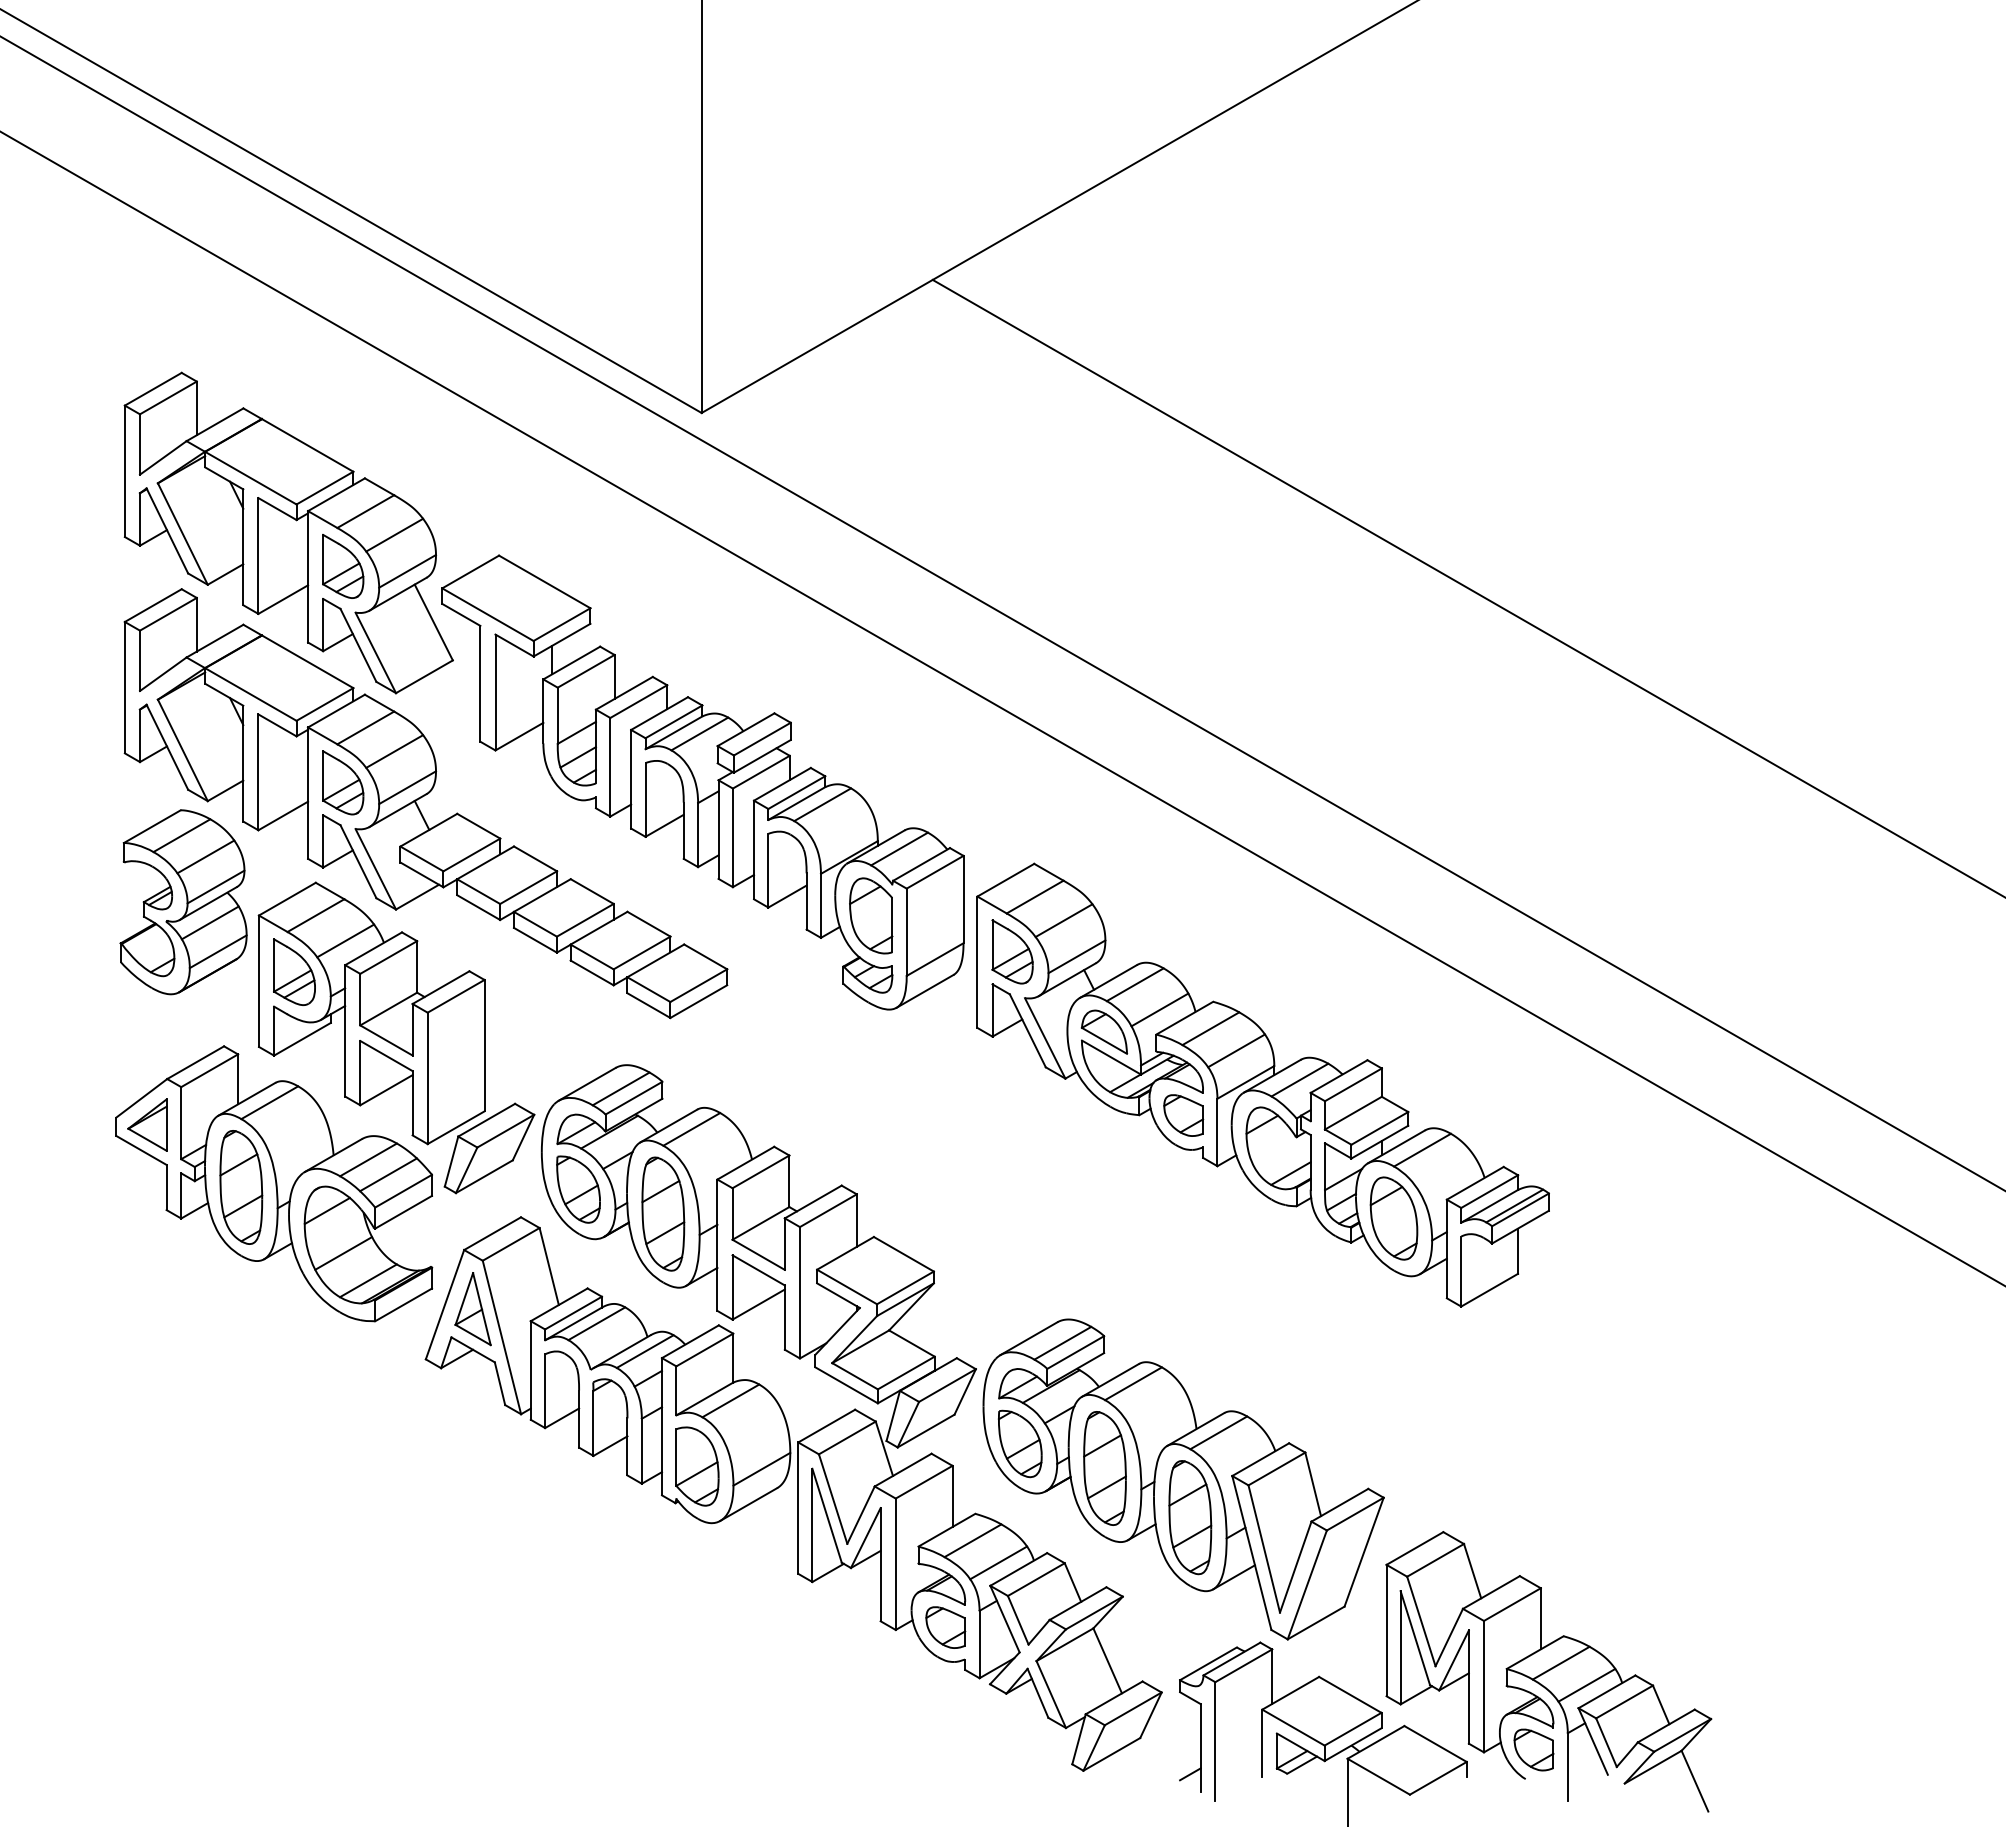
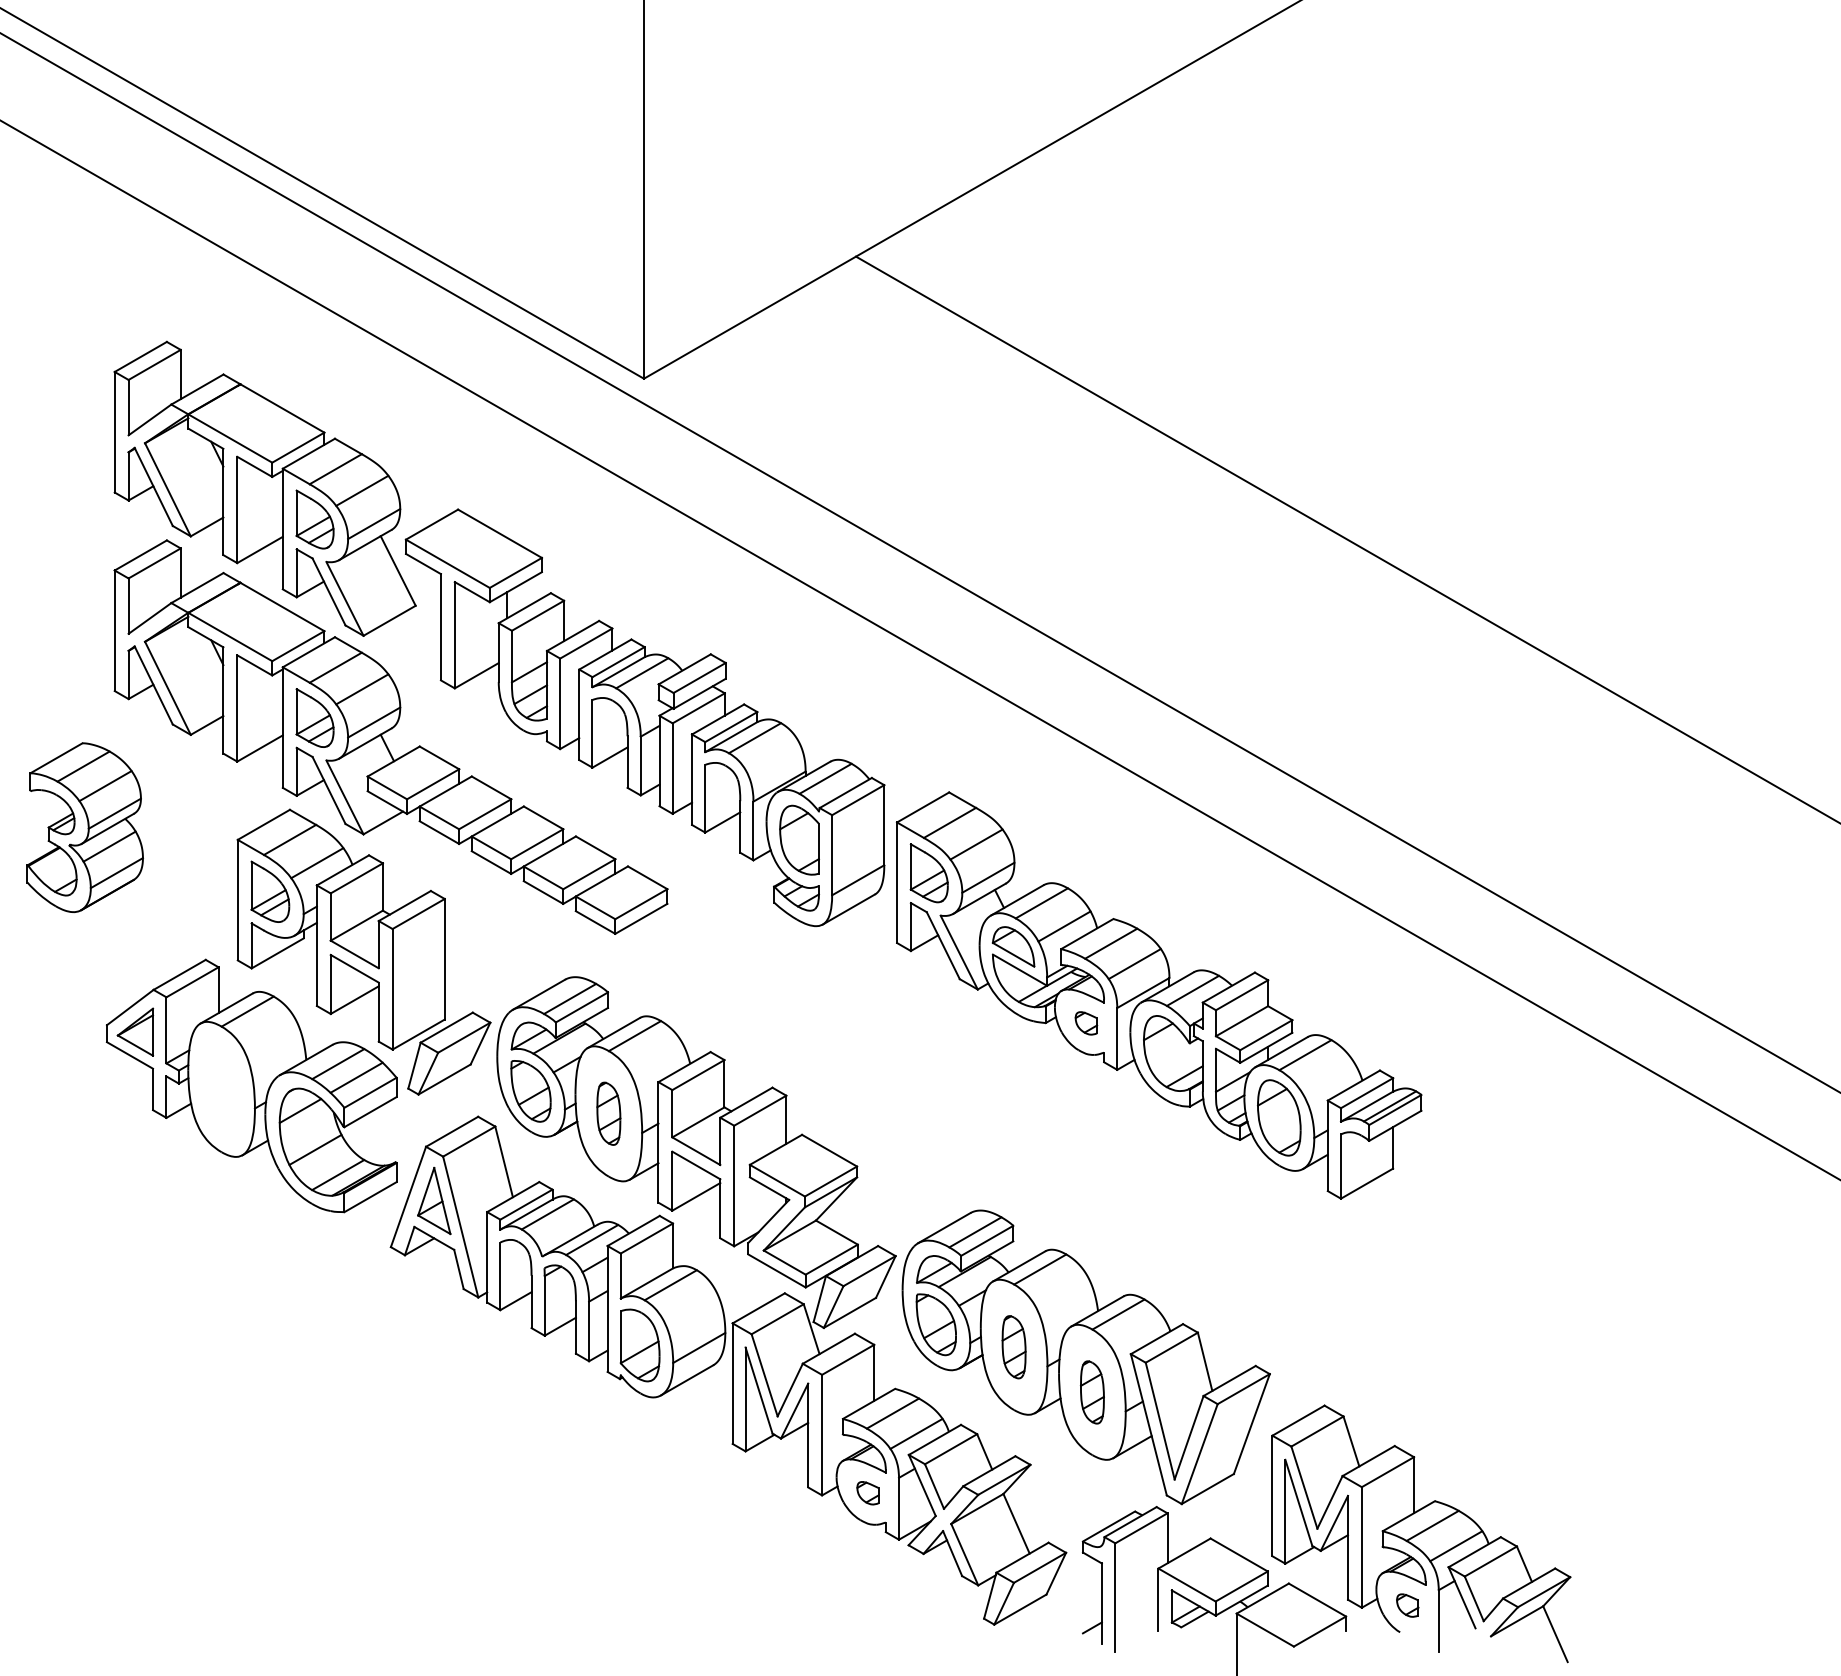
part: (183, 902) -> (85, 827), moved
part: (1183, 1115) -> (1086, 1023), size x0.6
part: (241, 1187) -> (221, 1089), removed
part: (663, 1213) -> (608, 1113), size x0.6
part: (1104, 1468) -> (1013, 1347), size x0.6
part: (1190, 1517) -> (1092, 1392), size x0.6
part: (945, 1627) -> (867, 1493), size x0.6
part: (1533, 1749) -> (1407, 1605), size x0.6

